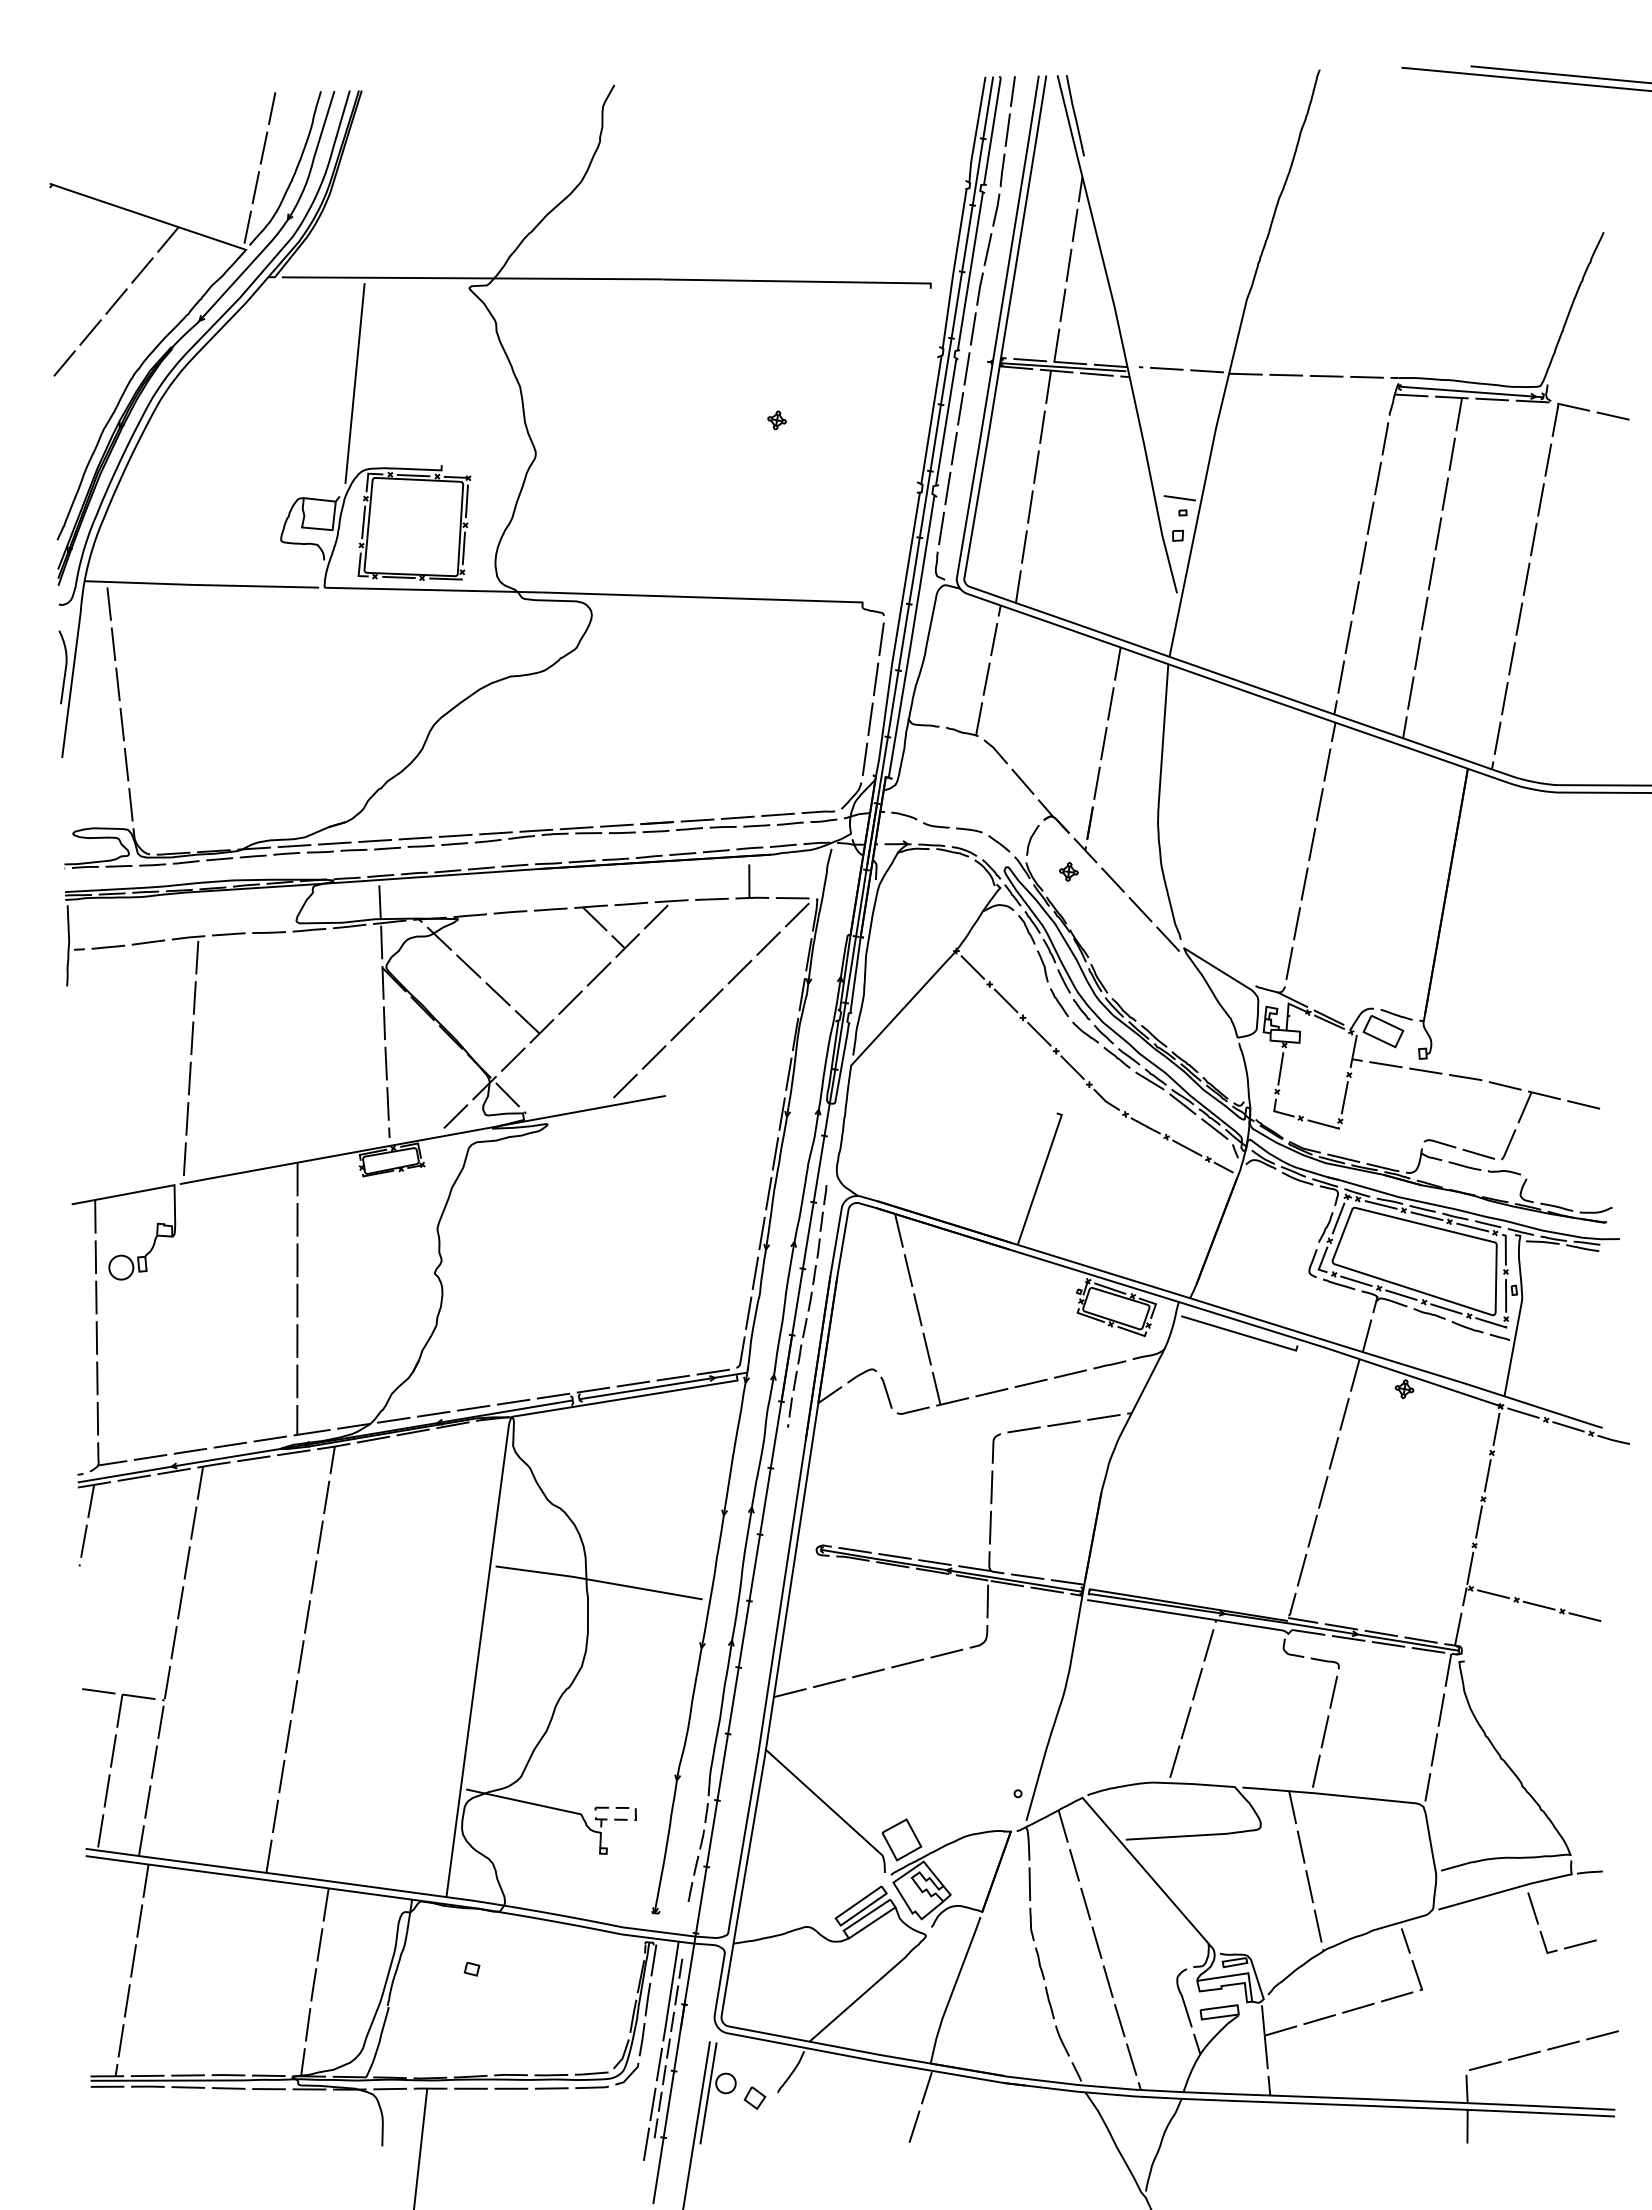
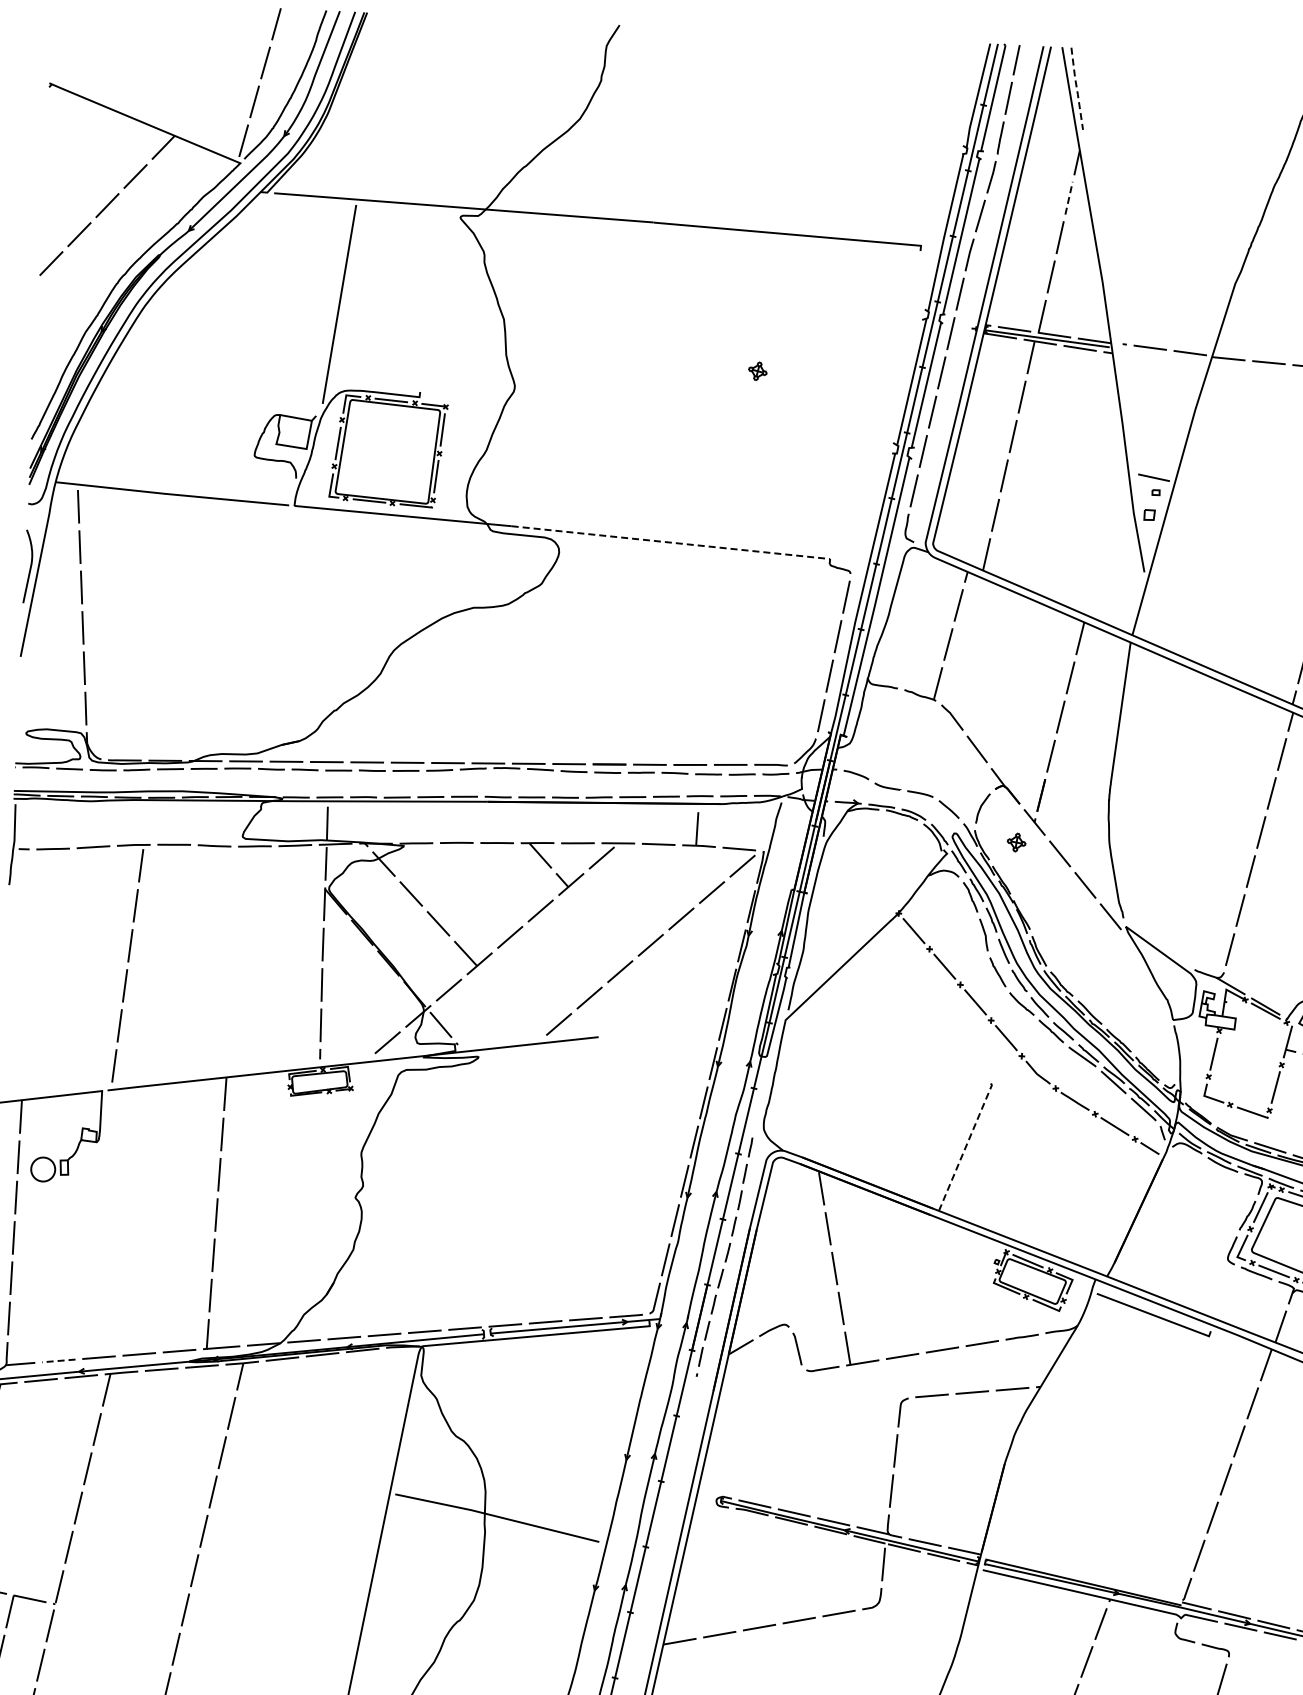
line: (1075, 116) -> (1077, 89), solid -> dashed
line: (1075, 225) -> (1069, 198), solid -> dashed
line: (706, 597) -> (674, 542), solid -> dashed
line: (1040, 1177) -> (966, 1145), solid -> dashed
line: (150, 1457) -> (58, 1360), solid -> dashed

